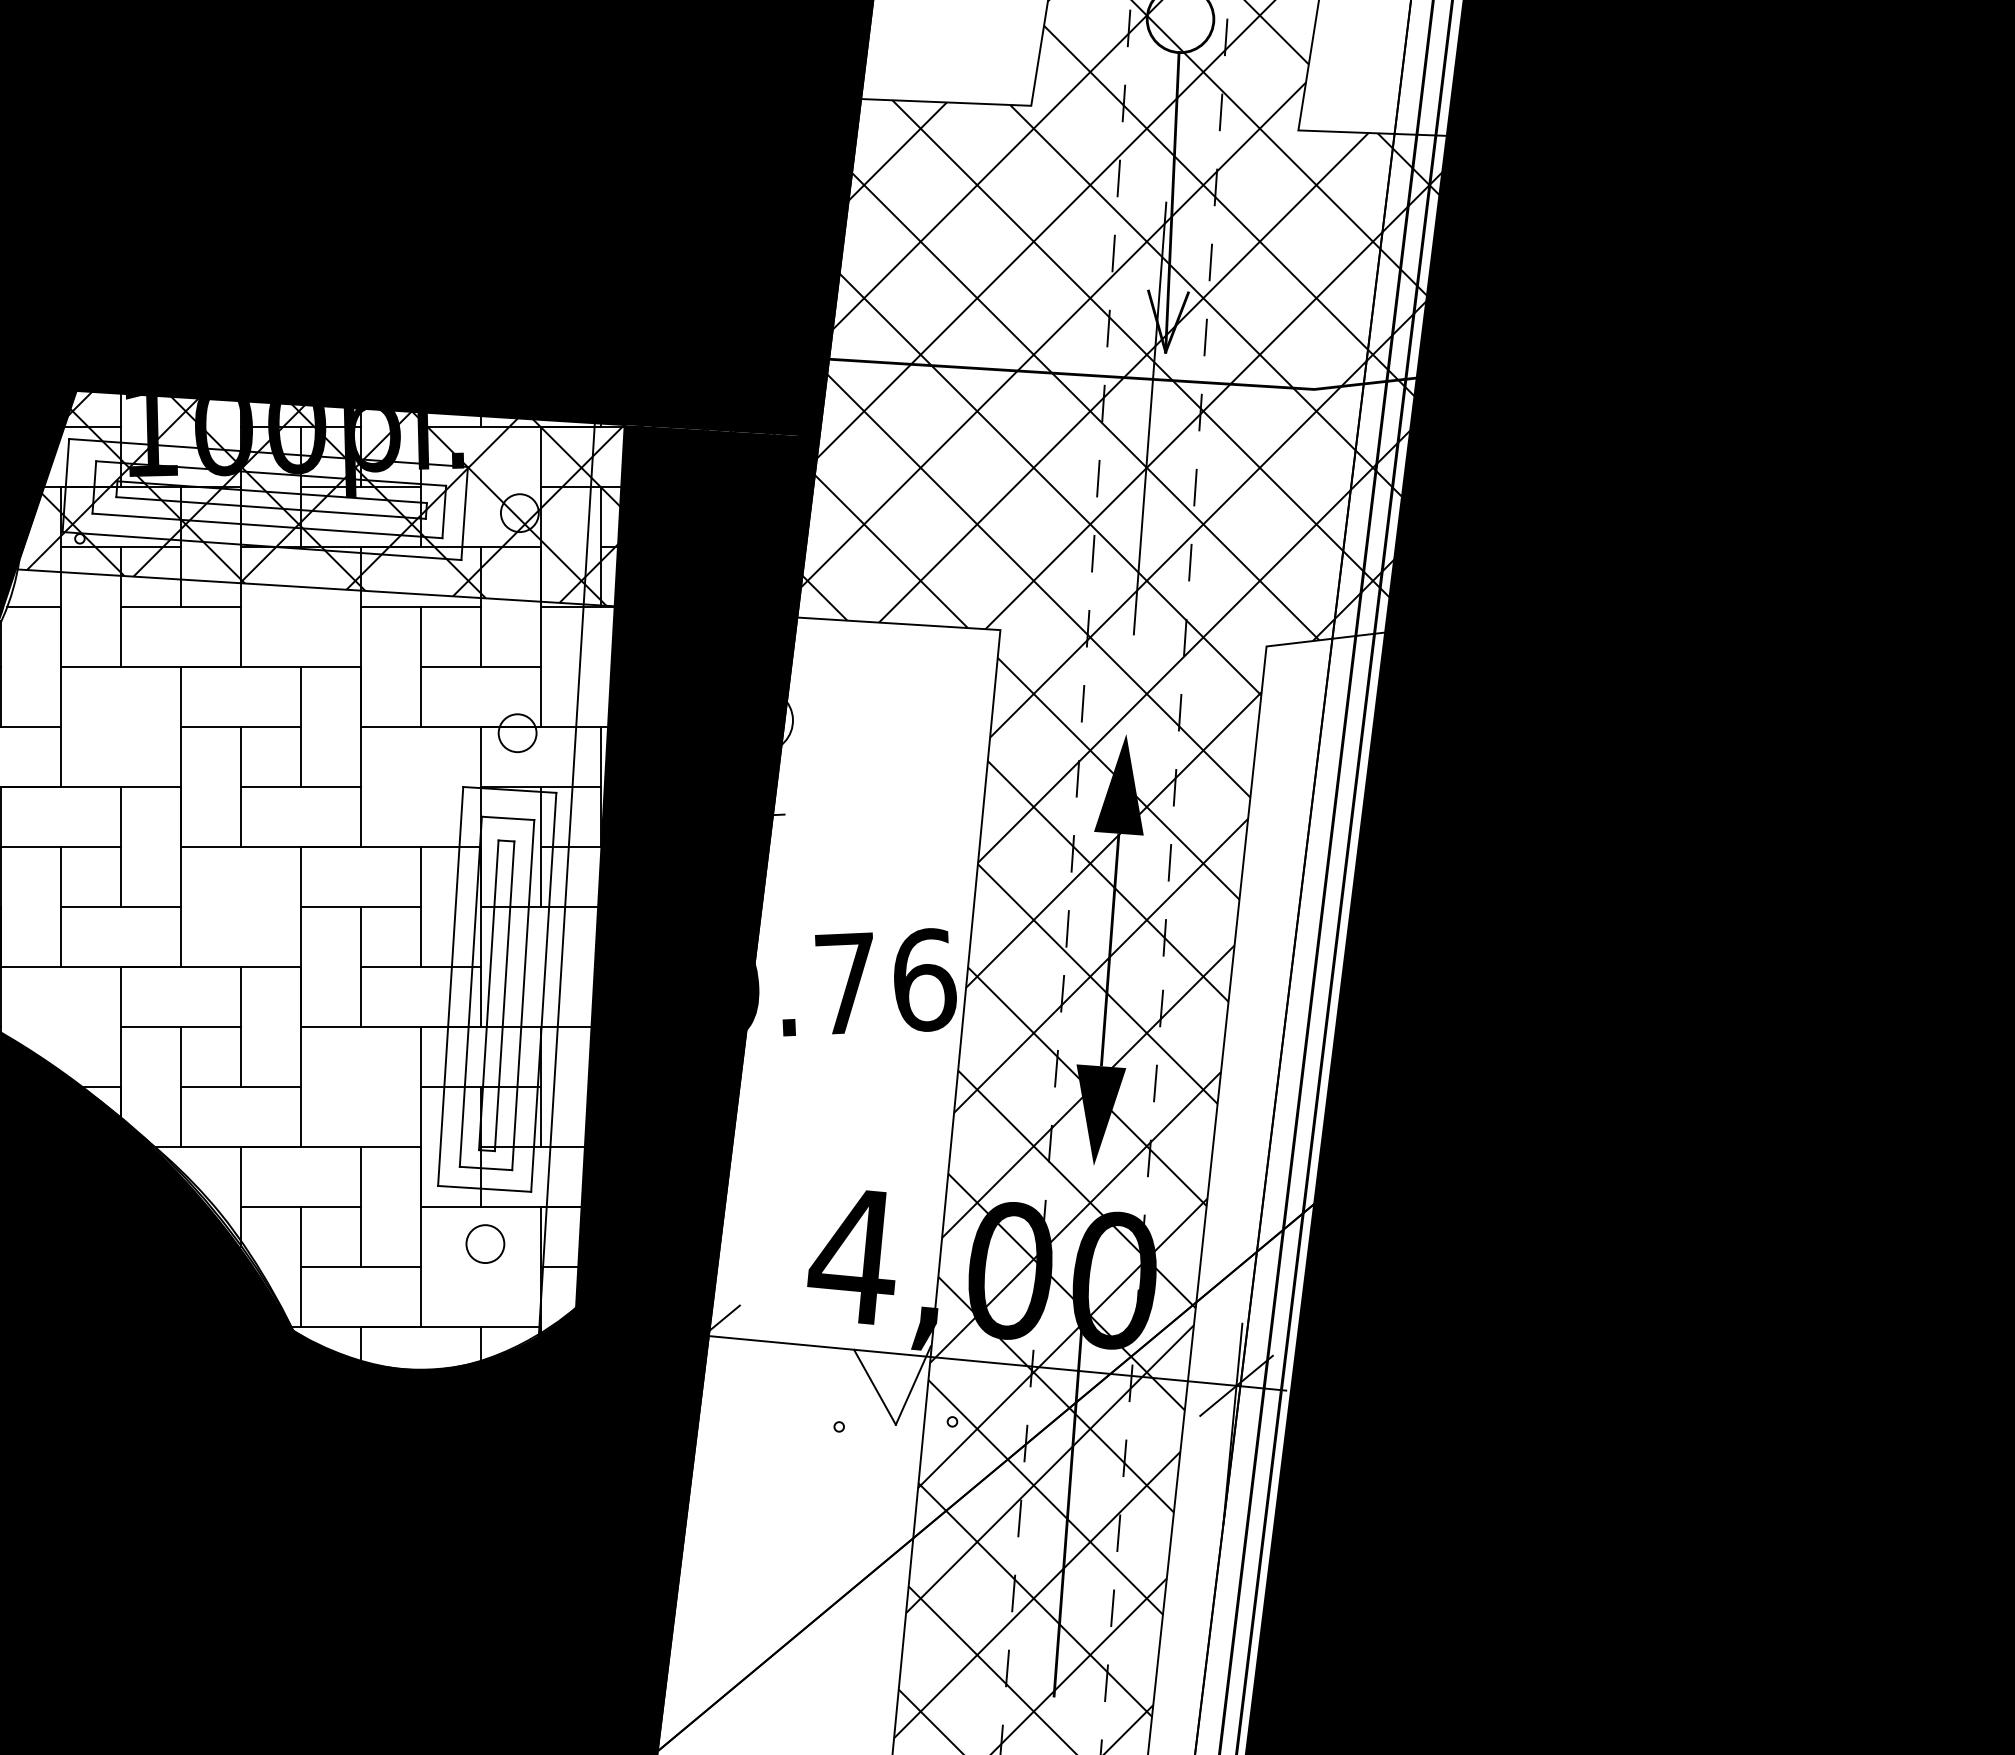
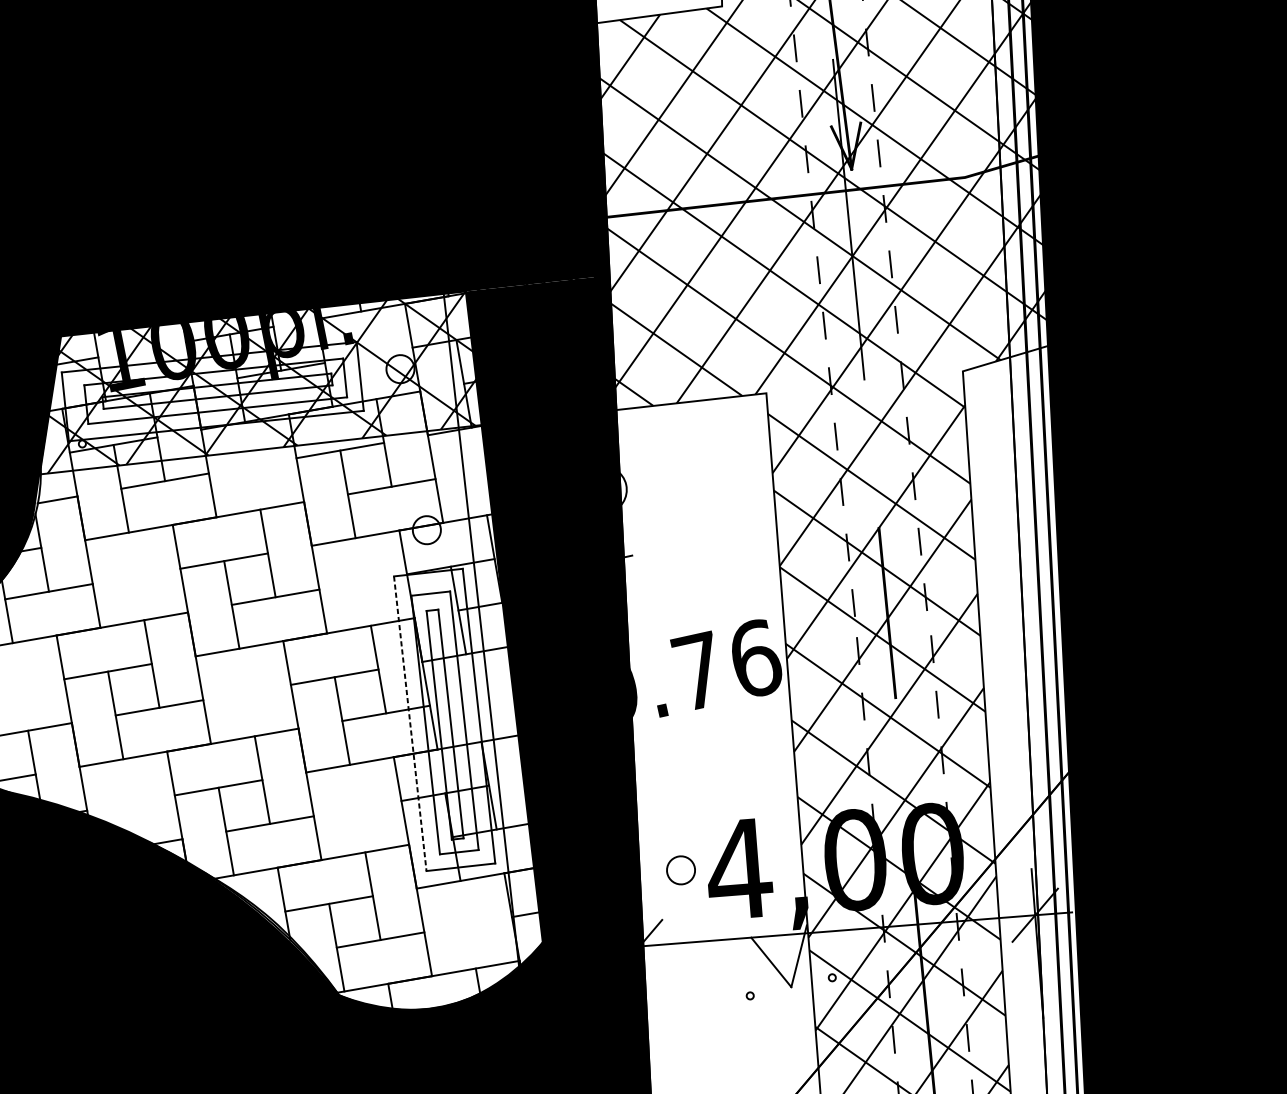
fill: (1118, 784) -> (872, 491), removed
line: (450, 986) -> (410, 723), solid -> dashed
fill: (1101, 1114) -> (901, 734), removed
circle: (485, 1243) -> (681, 869), moved

